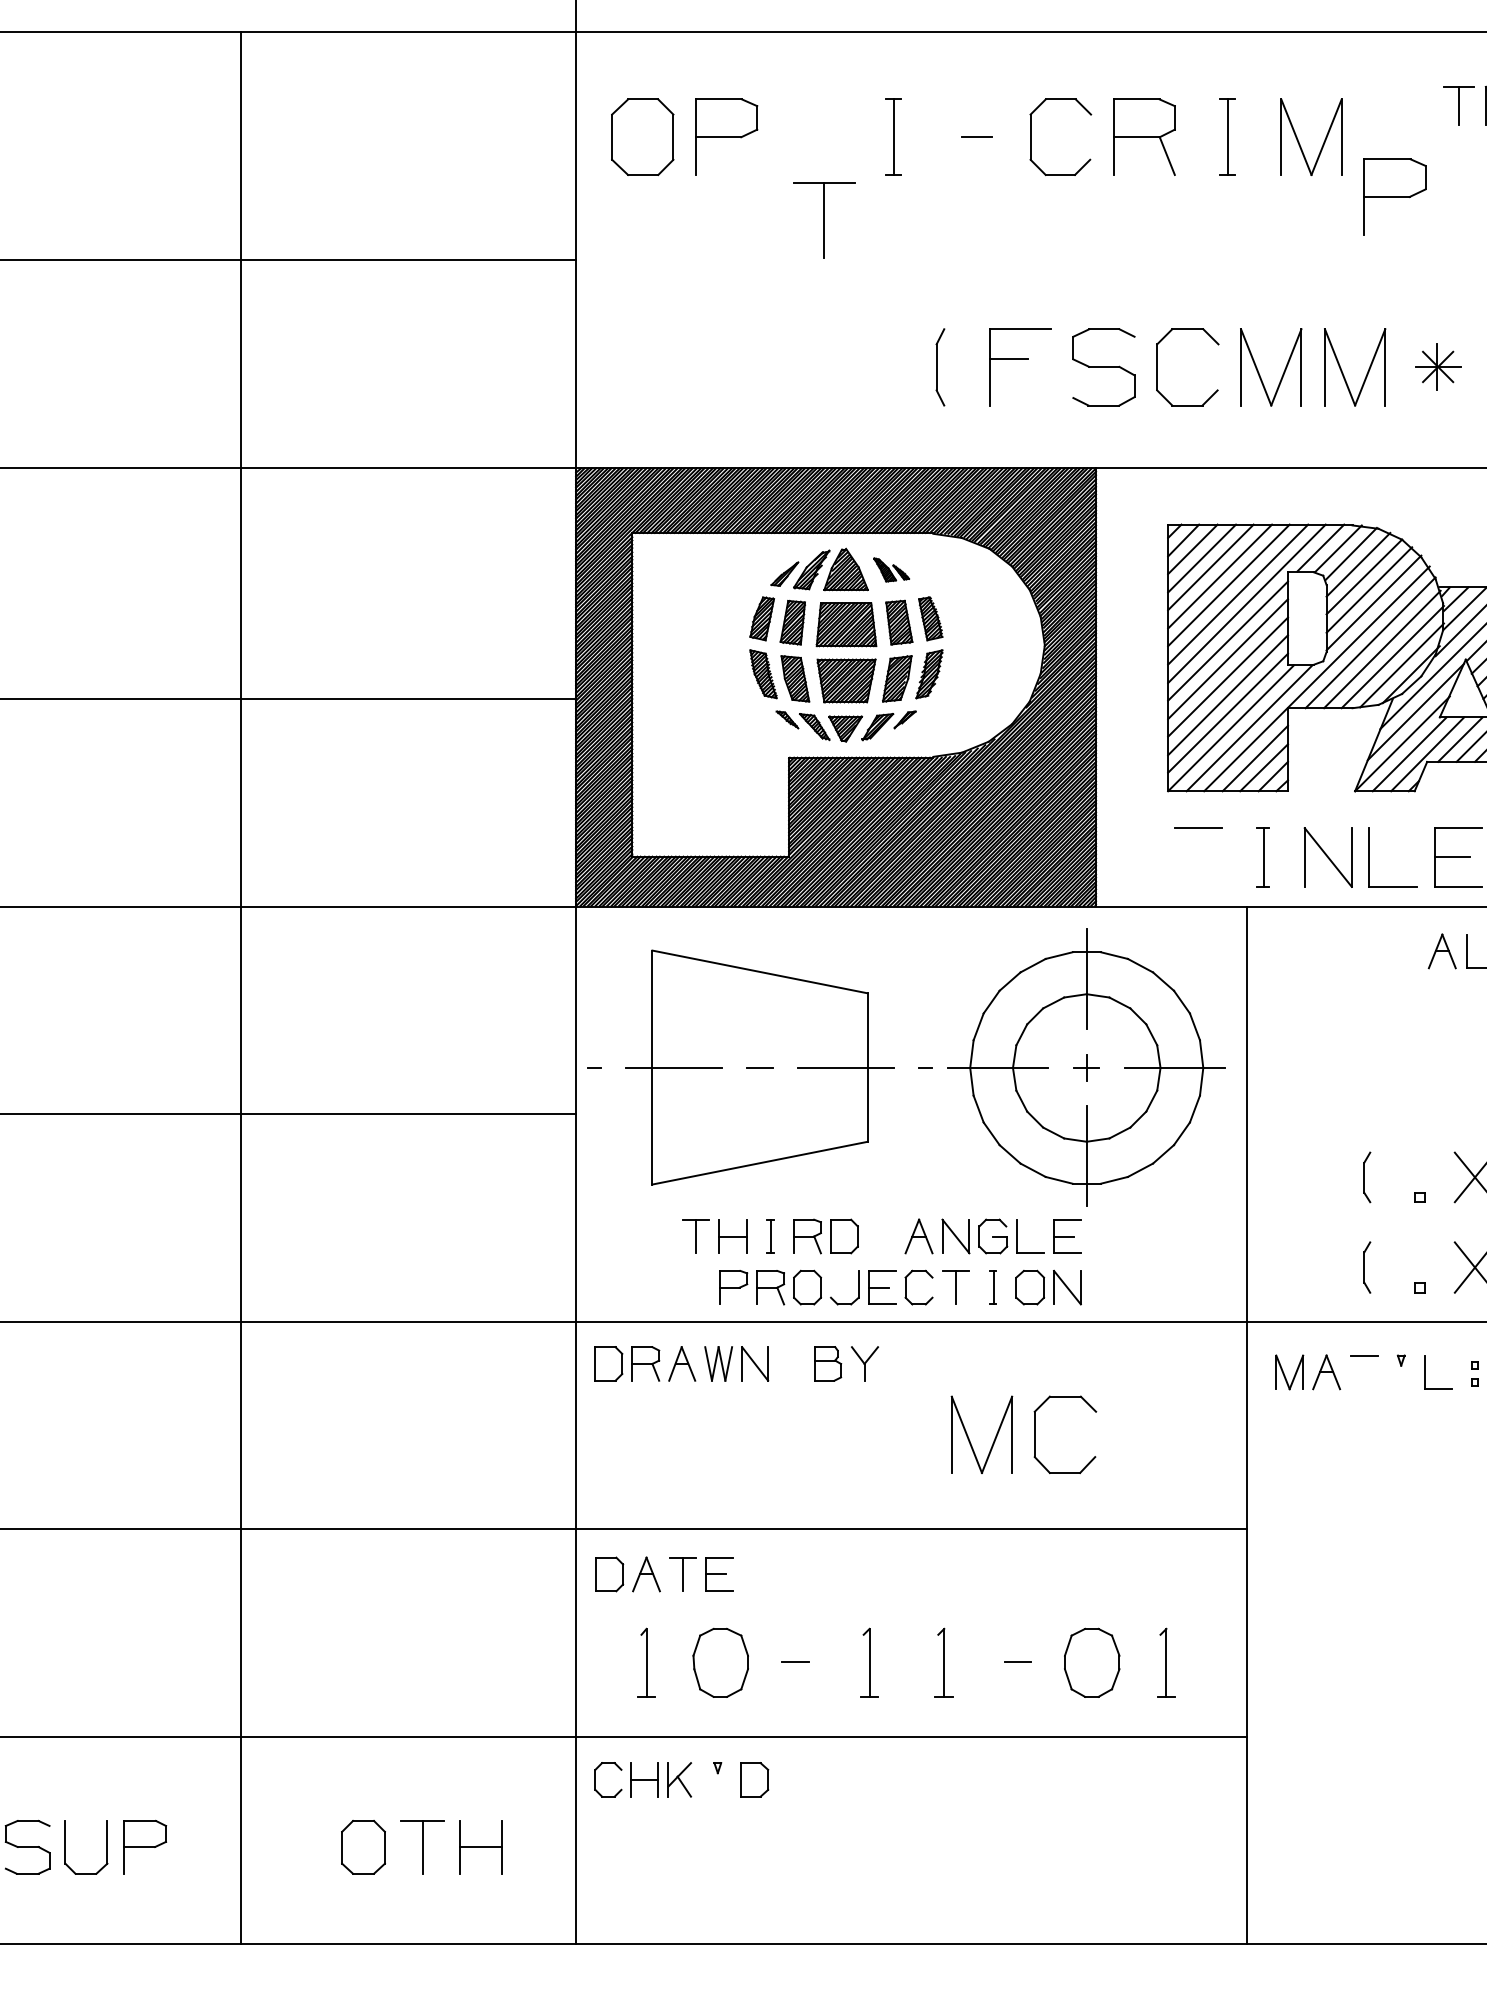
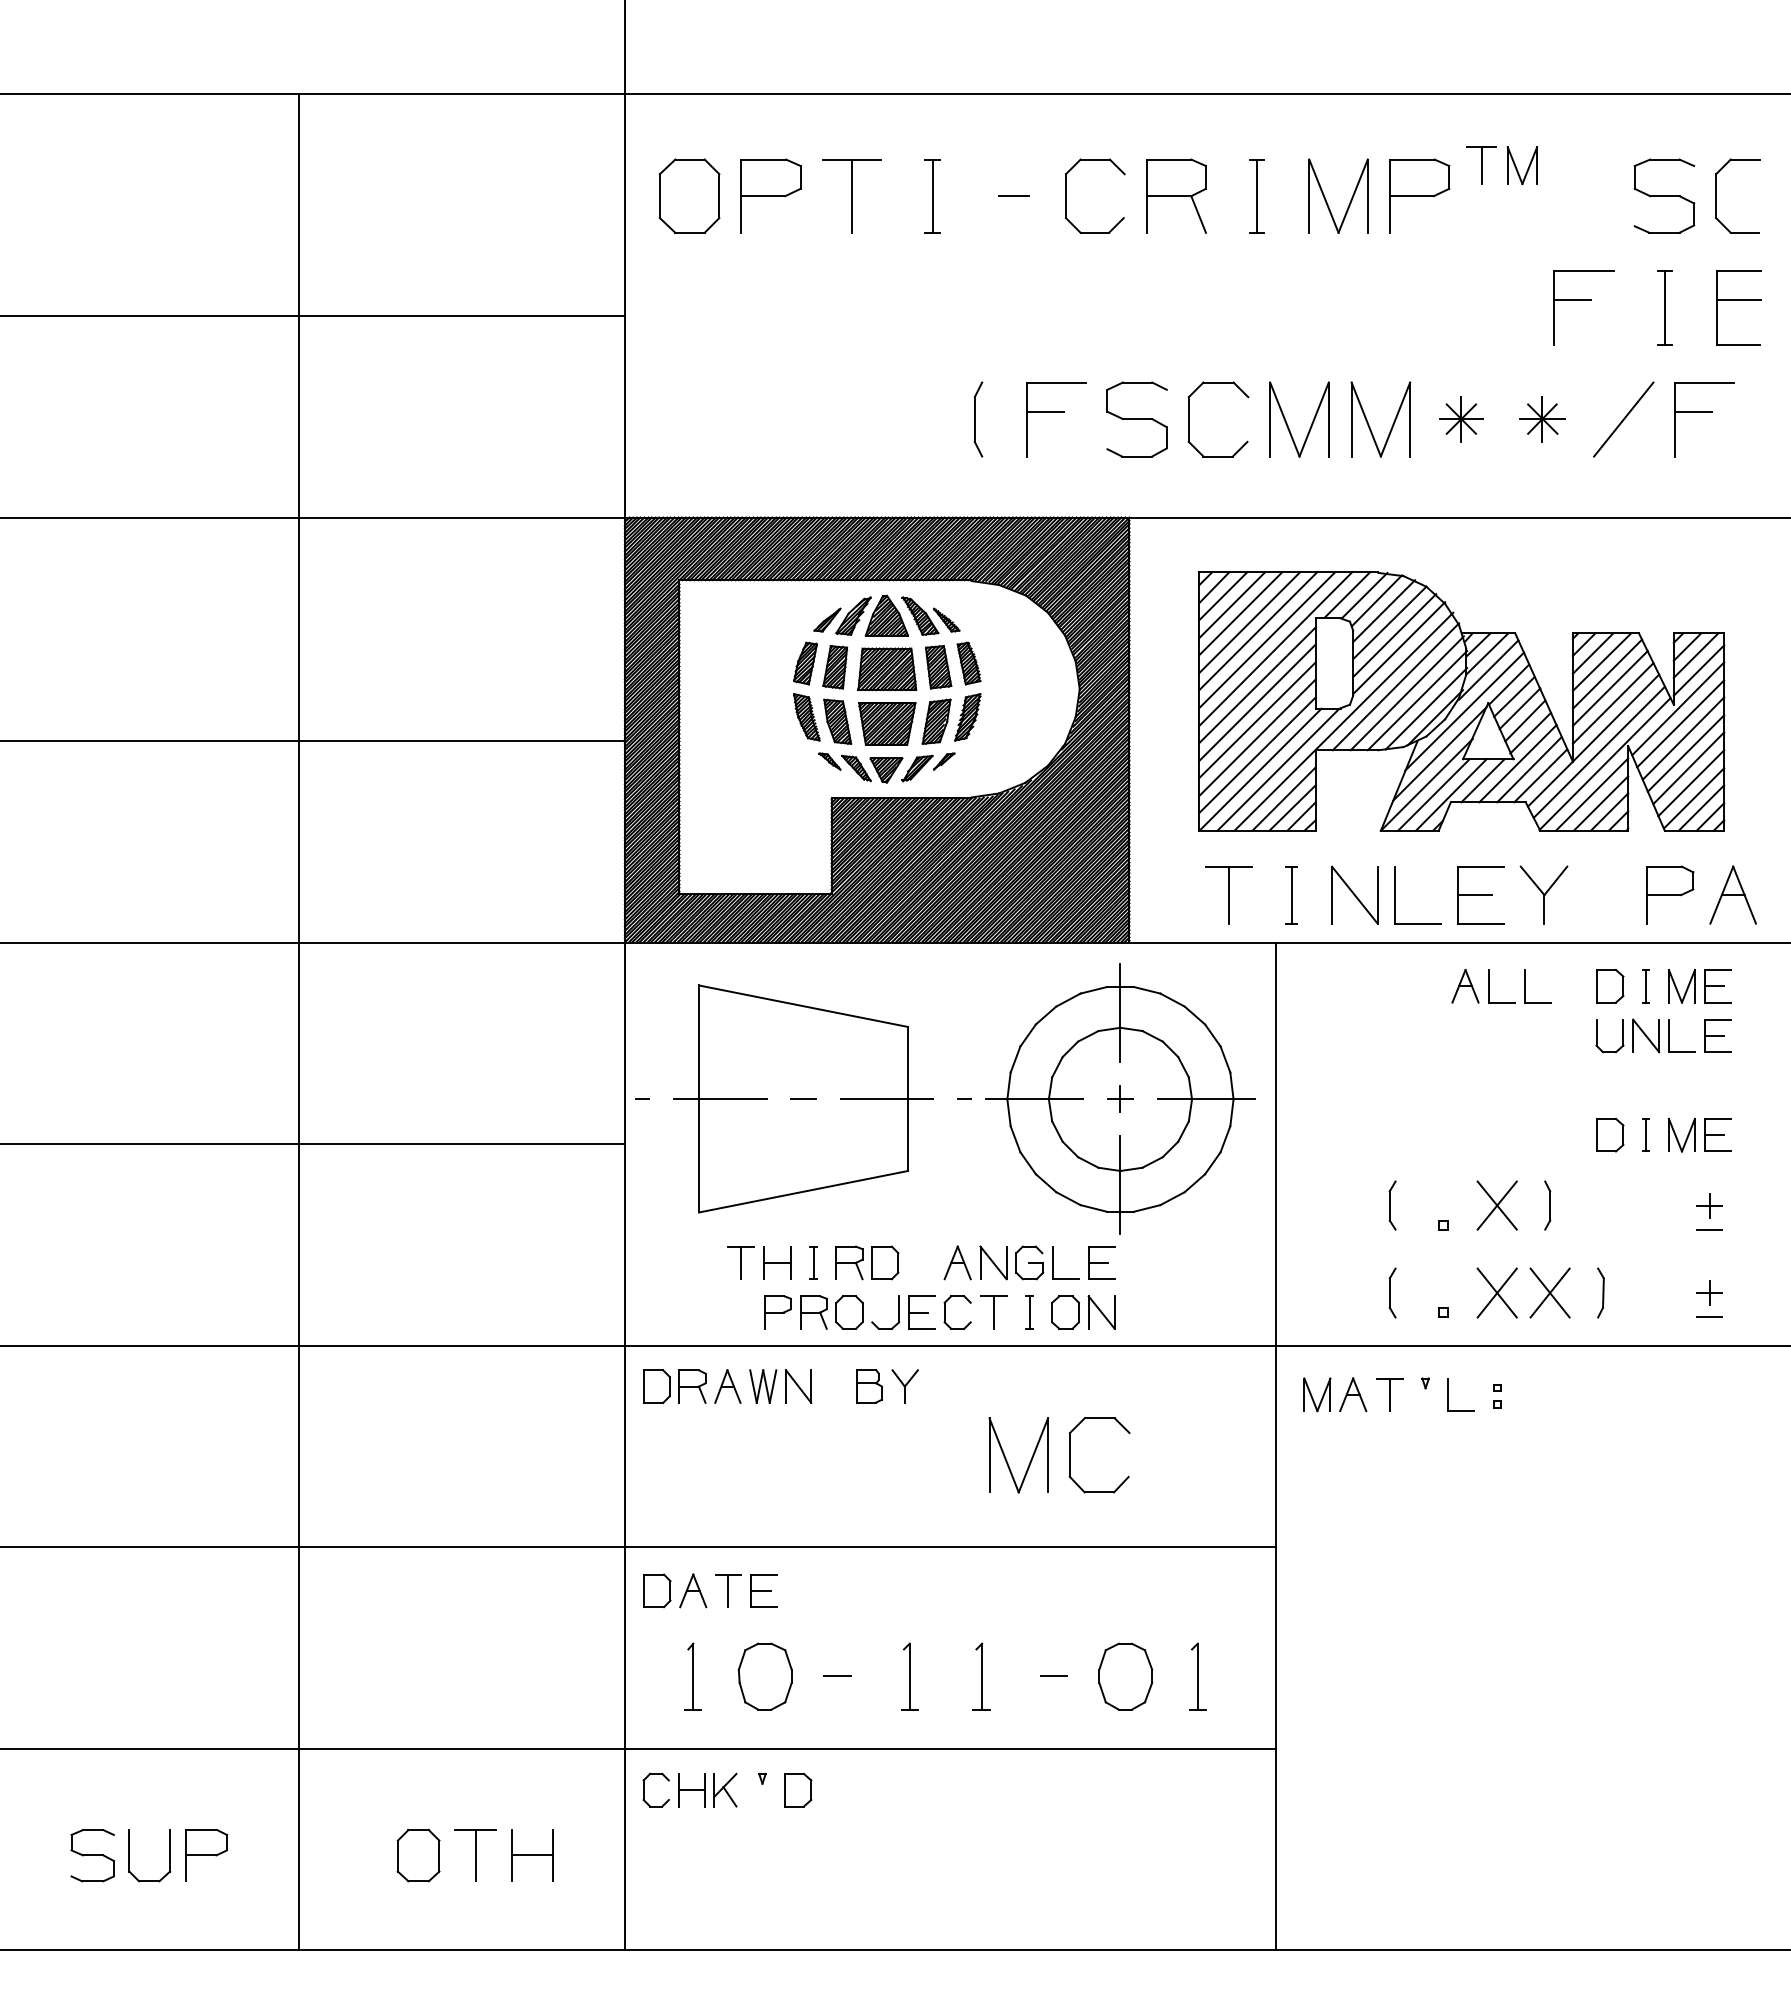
part: (1394, 196) -> (1419, 195), moved
part: (824, 221) -> (851, 196), moved
part: (891, 569) -> (930, 615), size x1.67
line: (1198, 856) -> (1228, 894), added
line: (1364, 1372) -> (1389, 1394), added

